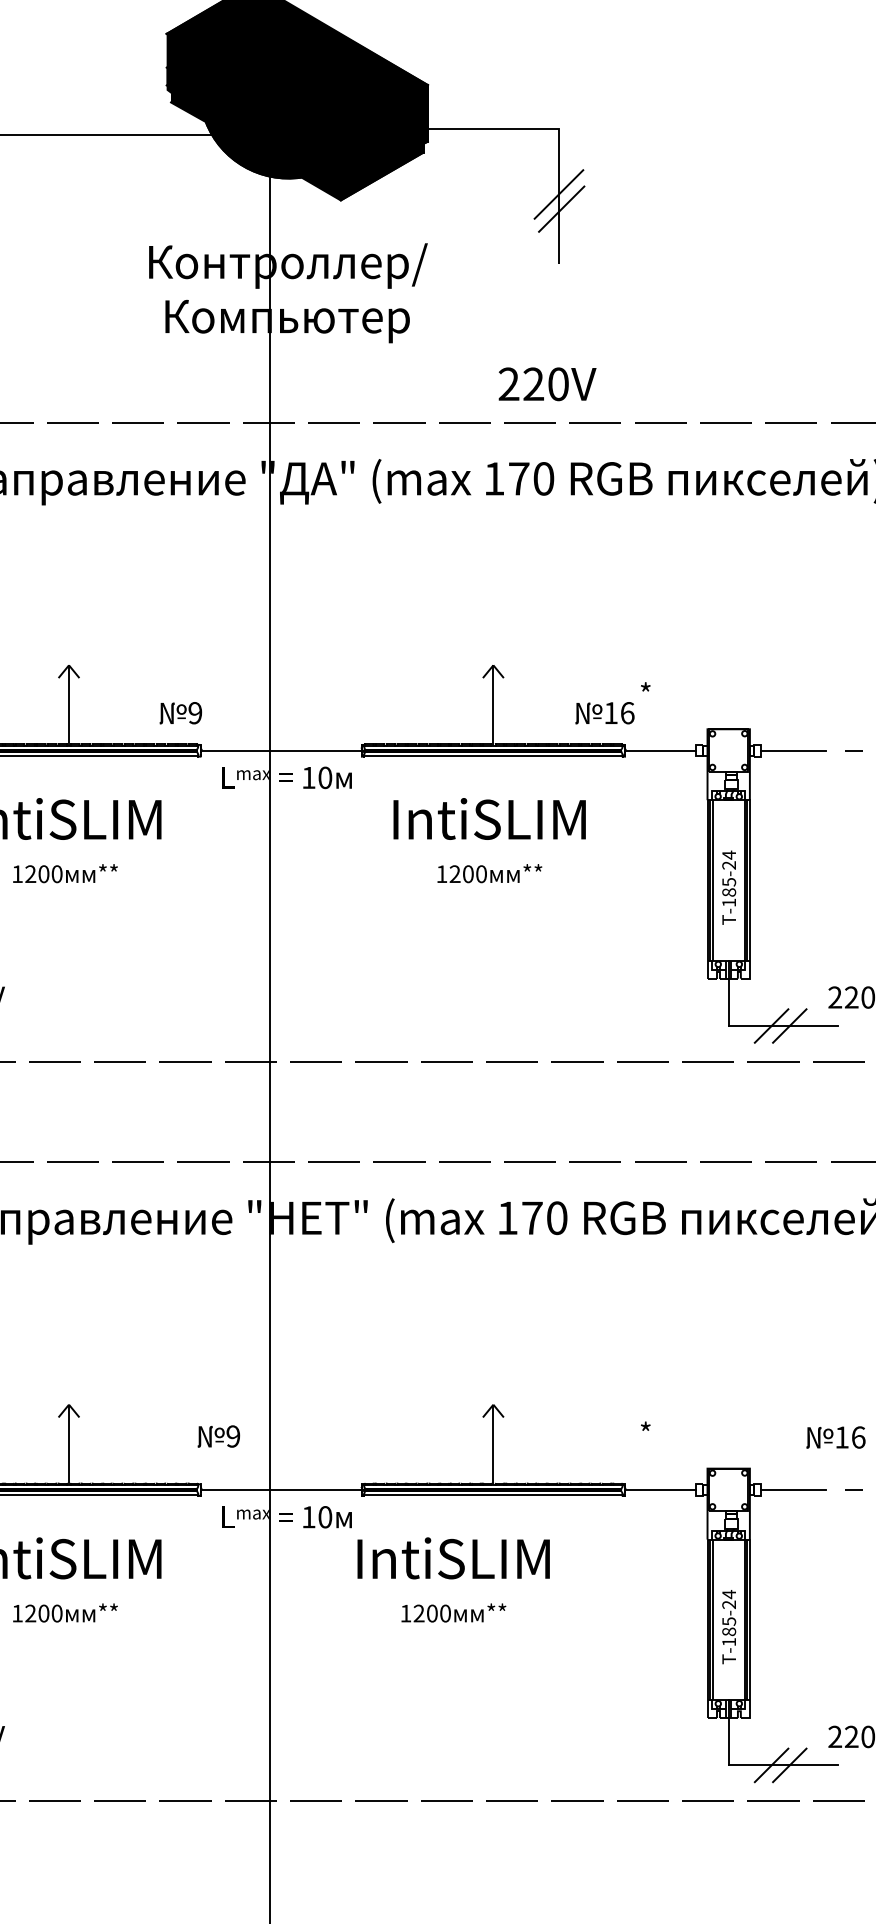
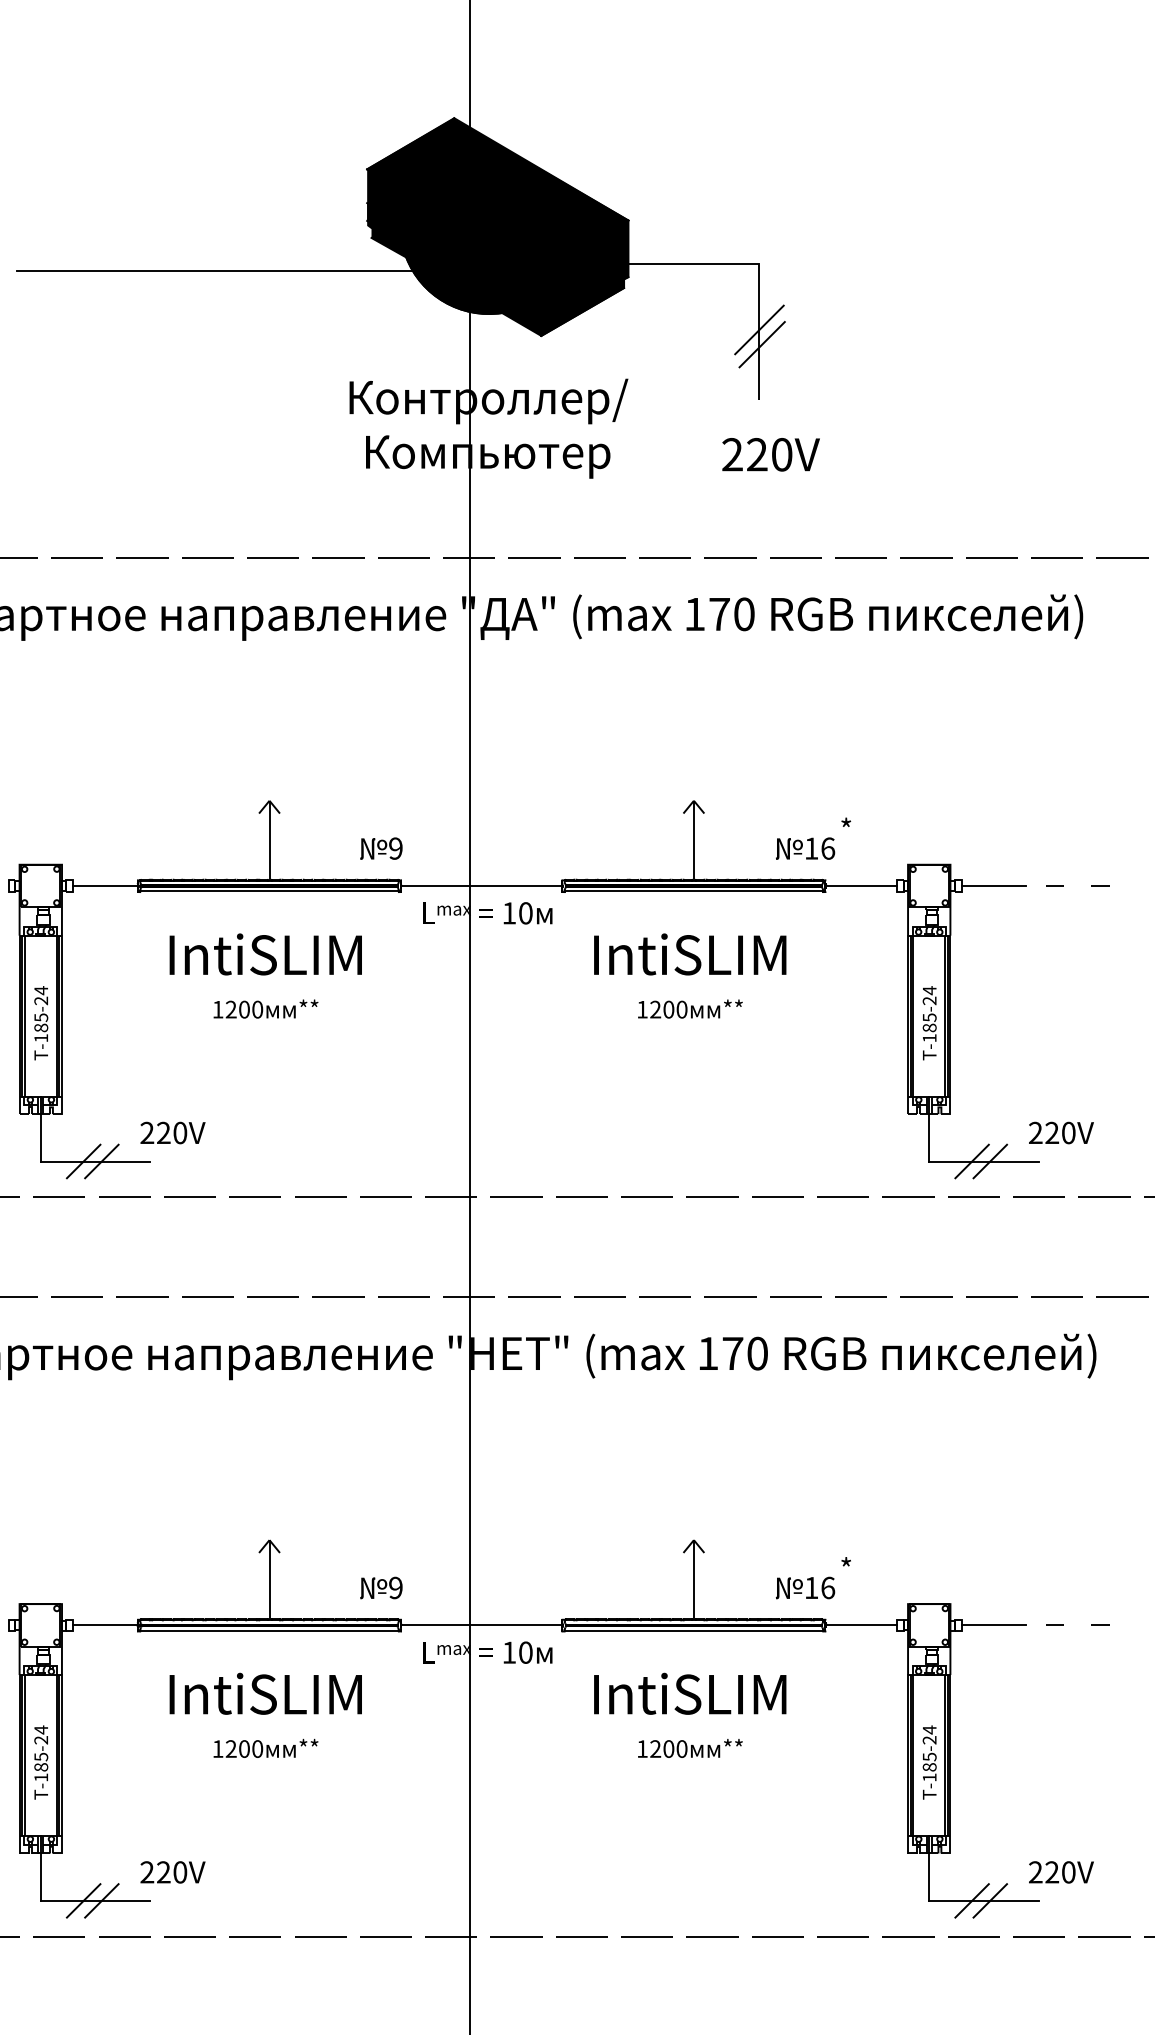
text: (546, 384) -> (770, 454), moved
text: (218, 1436) -> (381, 1587), moved
text: (835, 1437) -> (805, 1587), moved
text: (453, 1579) -> (690, 1714), moved

